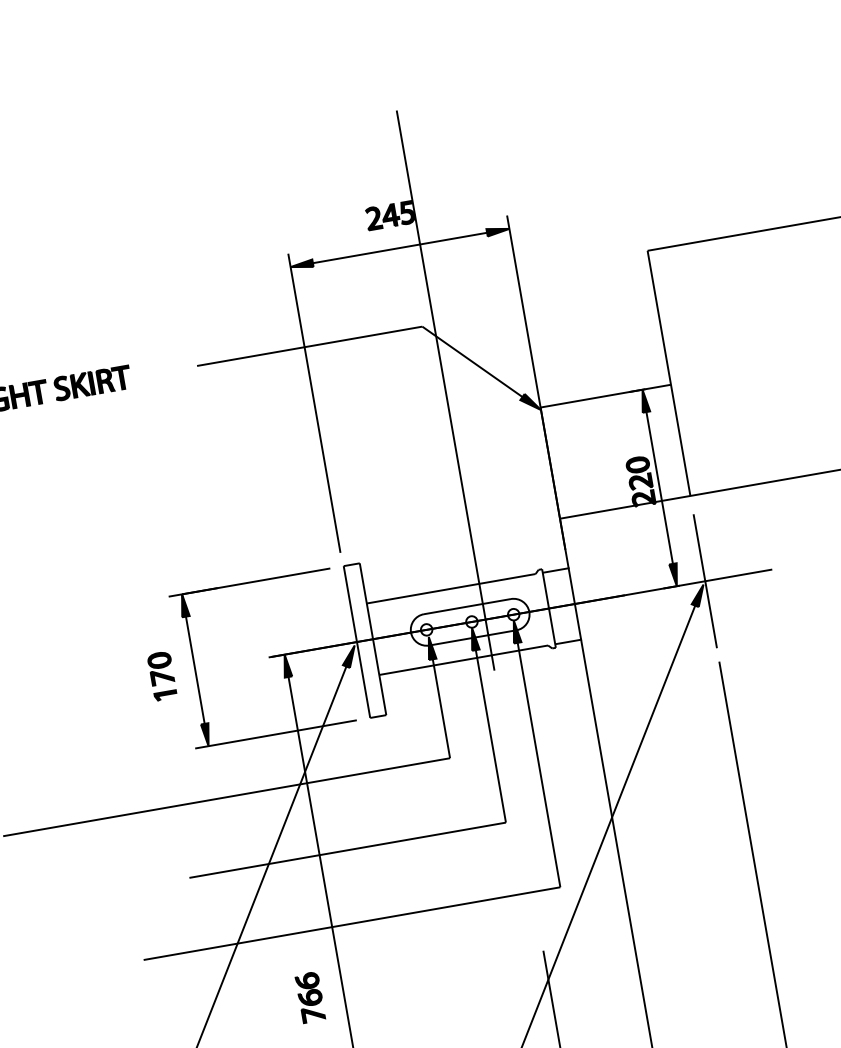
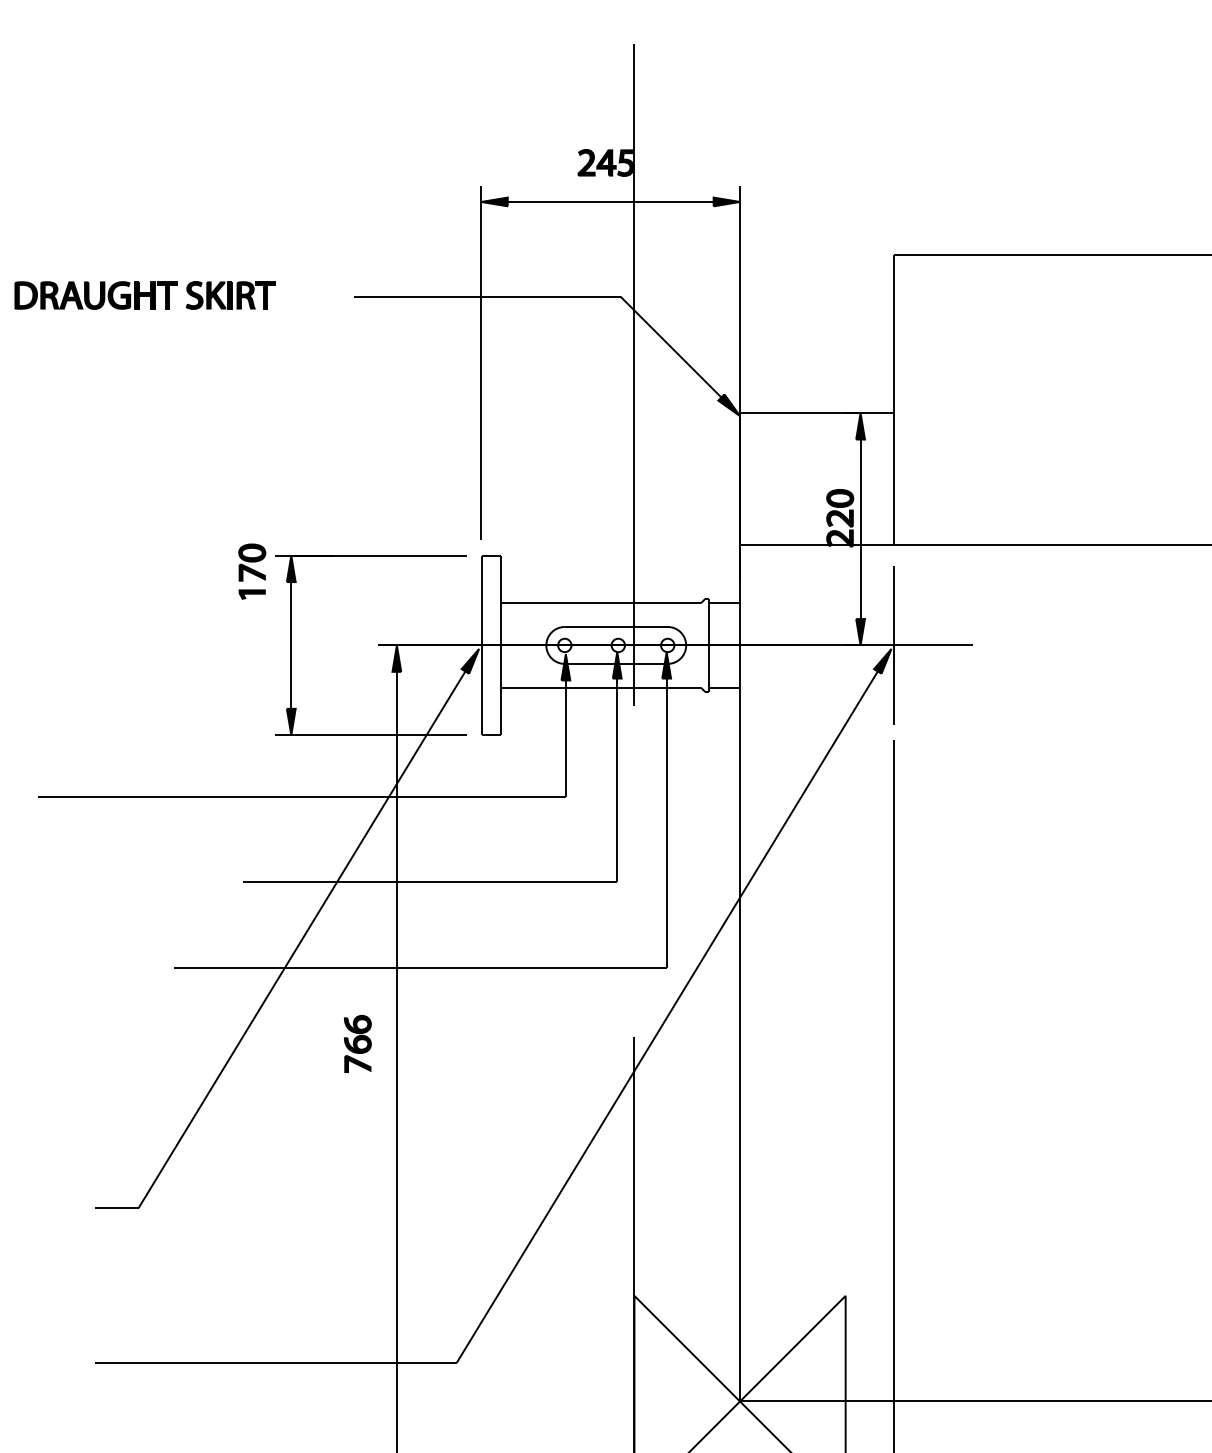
part: (162, 676) -> (252, 571), moved

